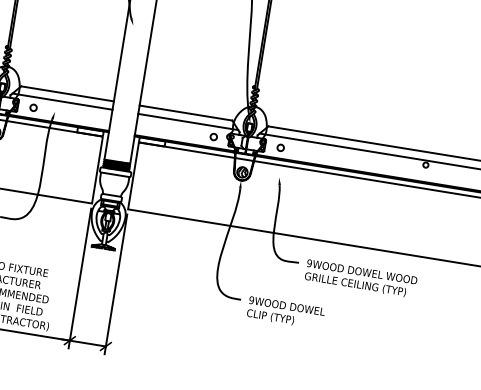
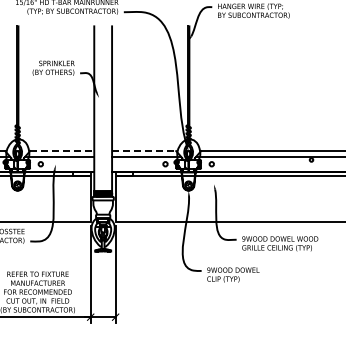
line: (67, 94) -> (62, 151), solid -> dashed
line: (186, 113) -> (144, 151), solid -> dashed

